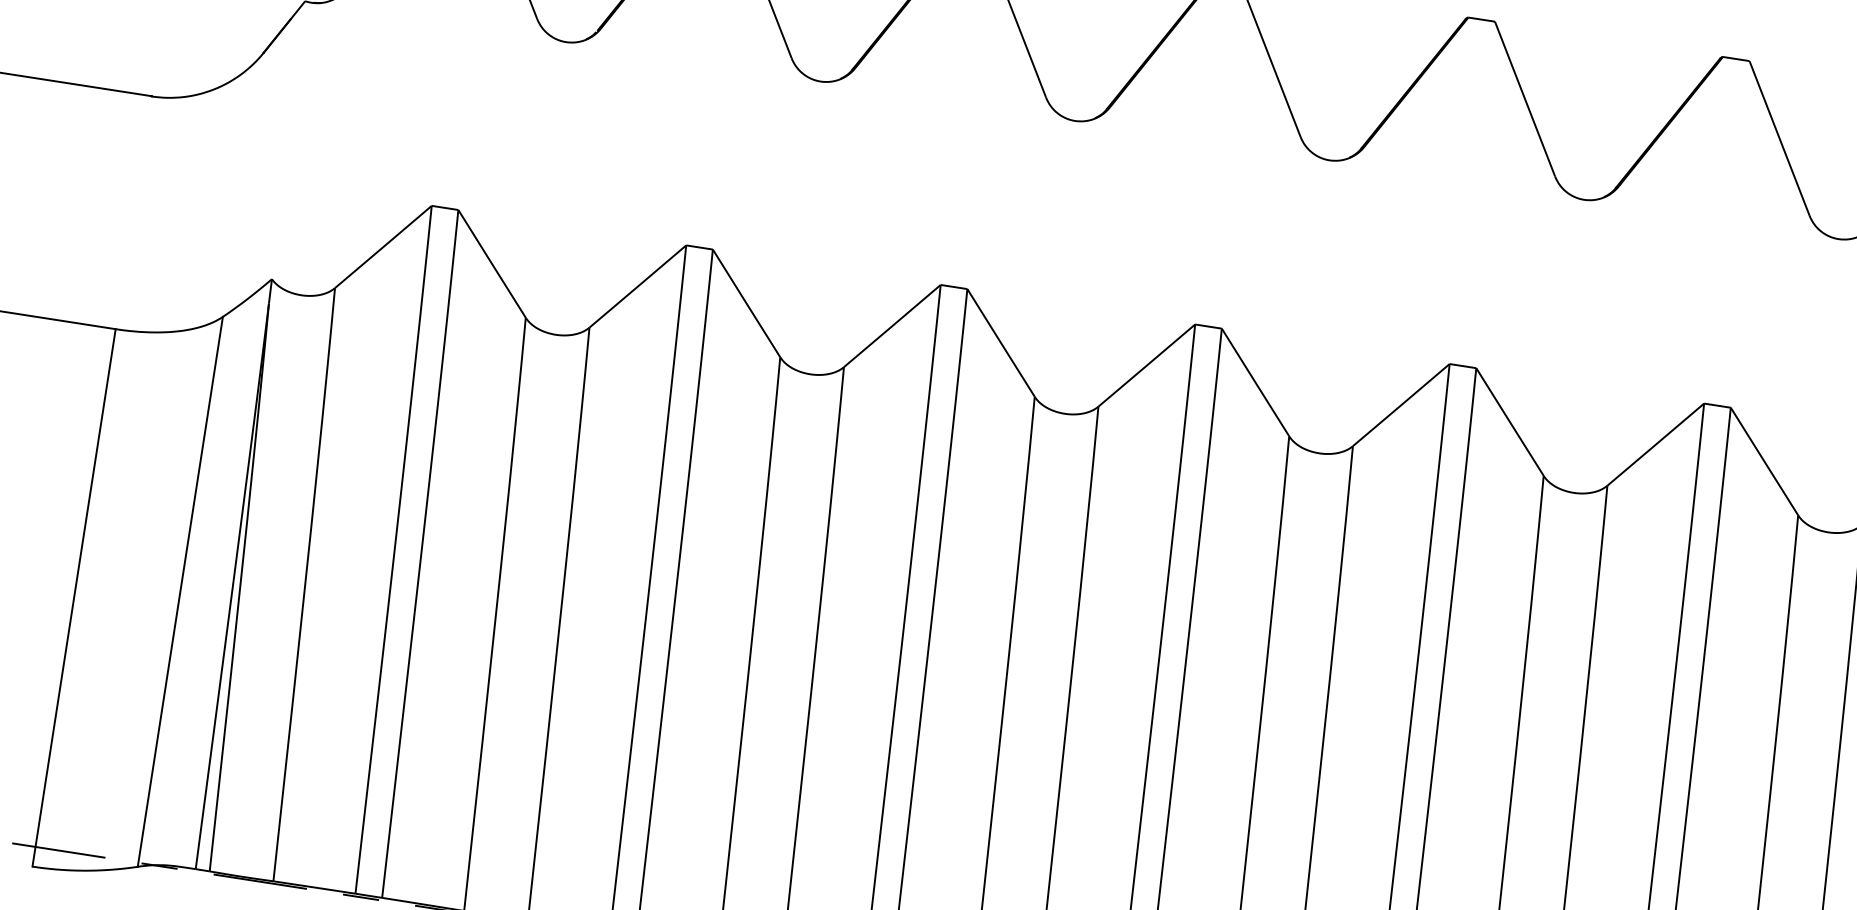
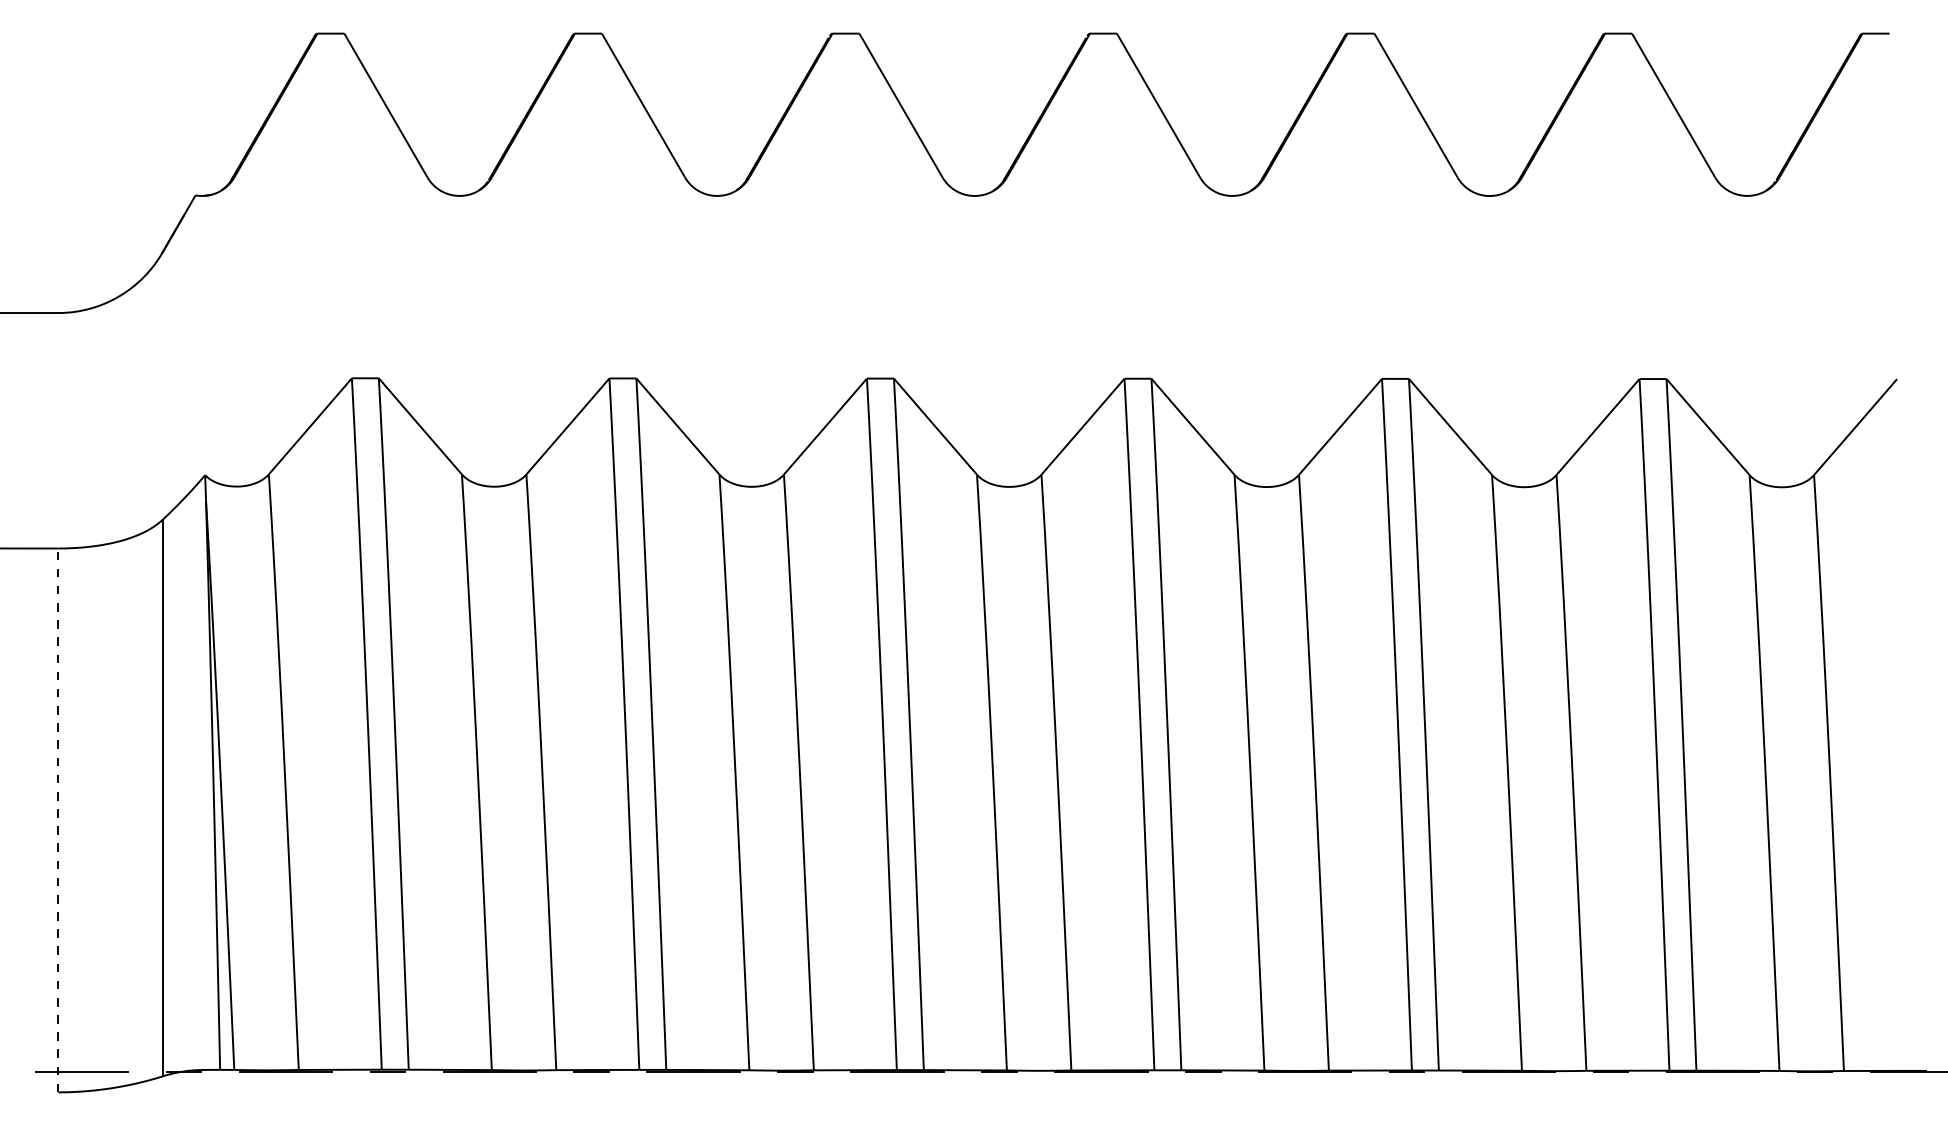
line: (74, 597) -> (58, 820), solid -> dashed

